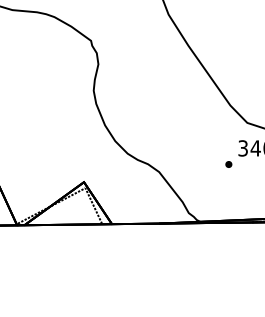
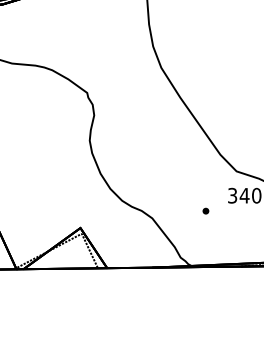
part: (228, 163) -> (205, 210), moved

